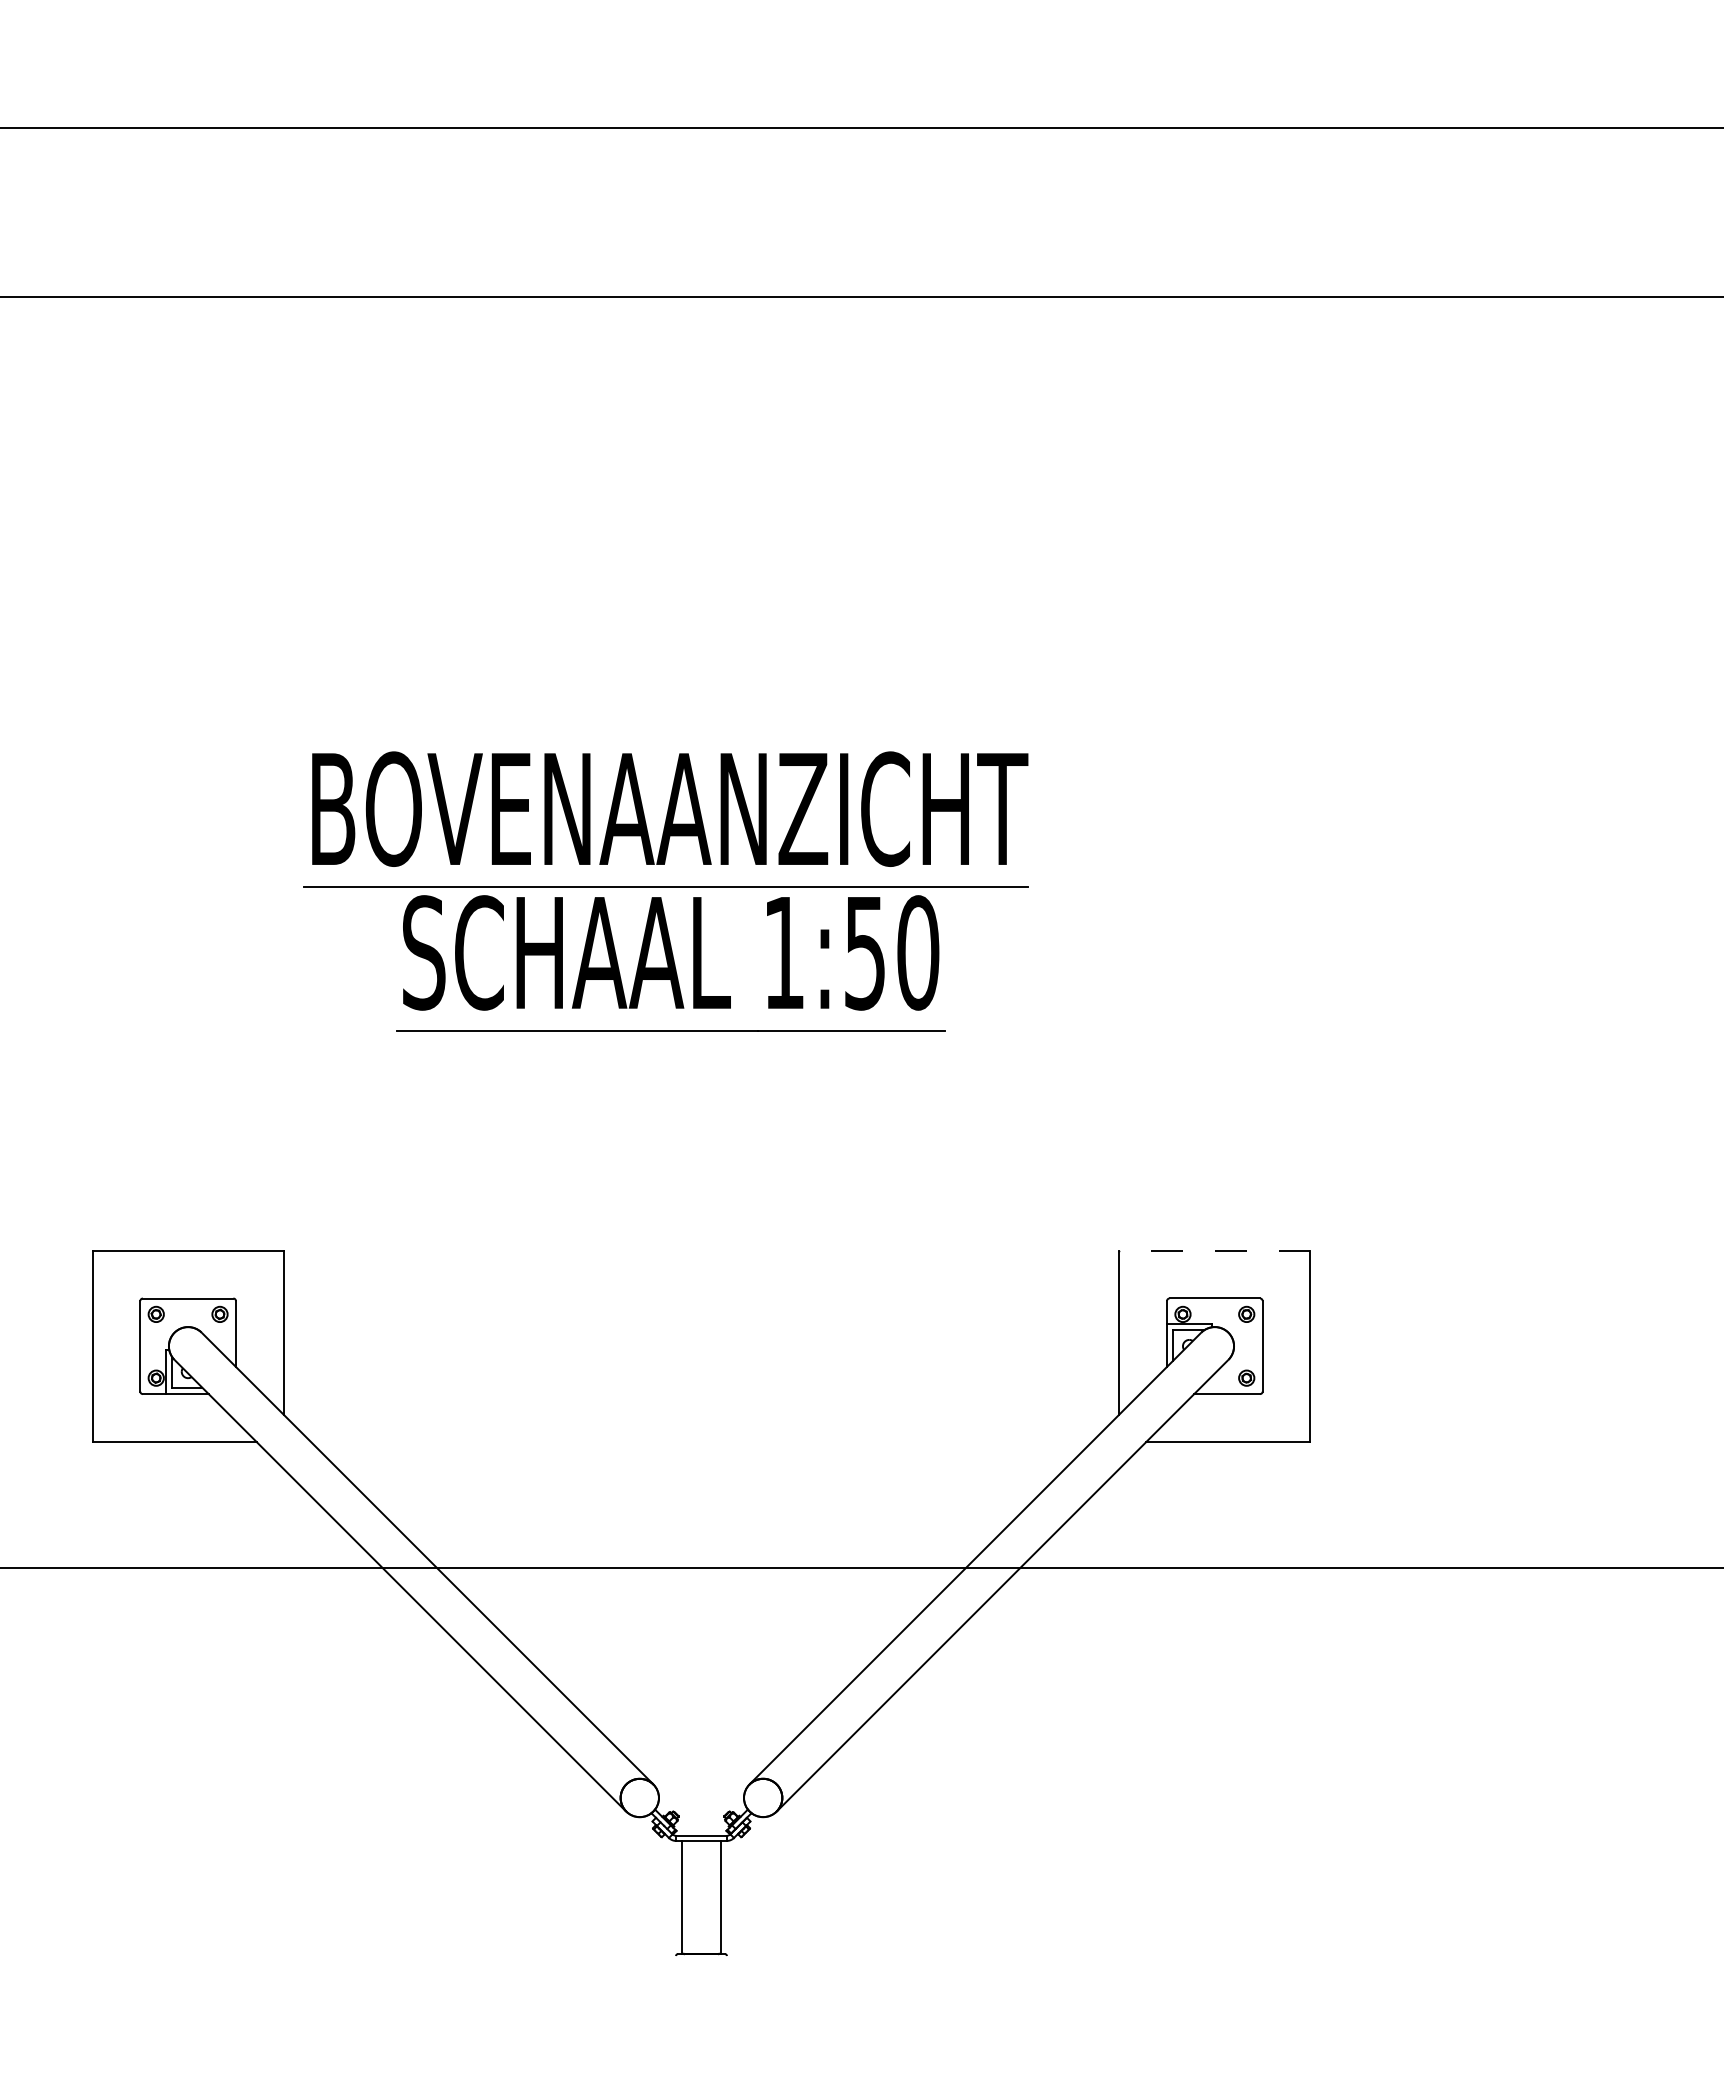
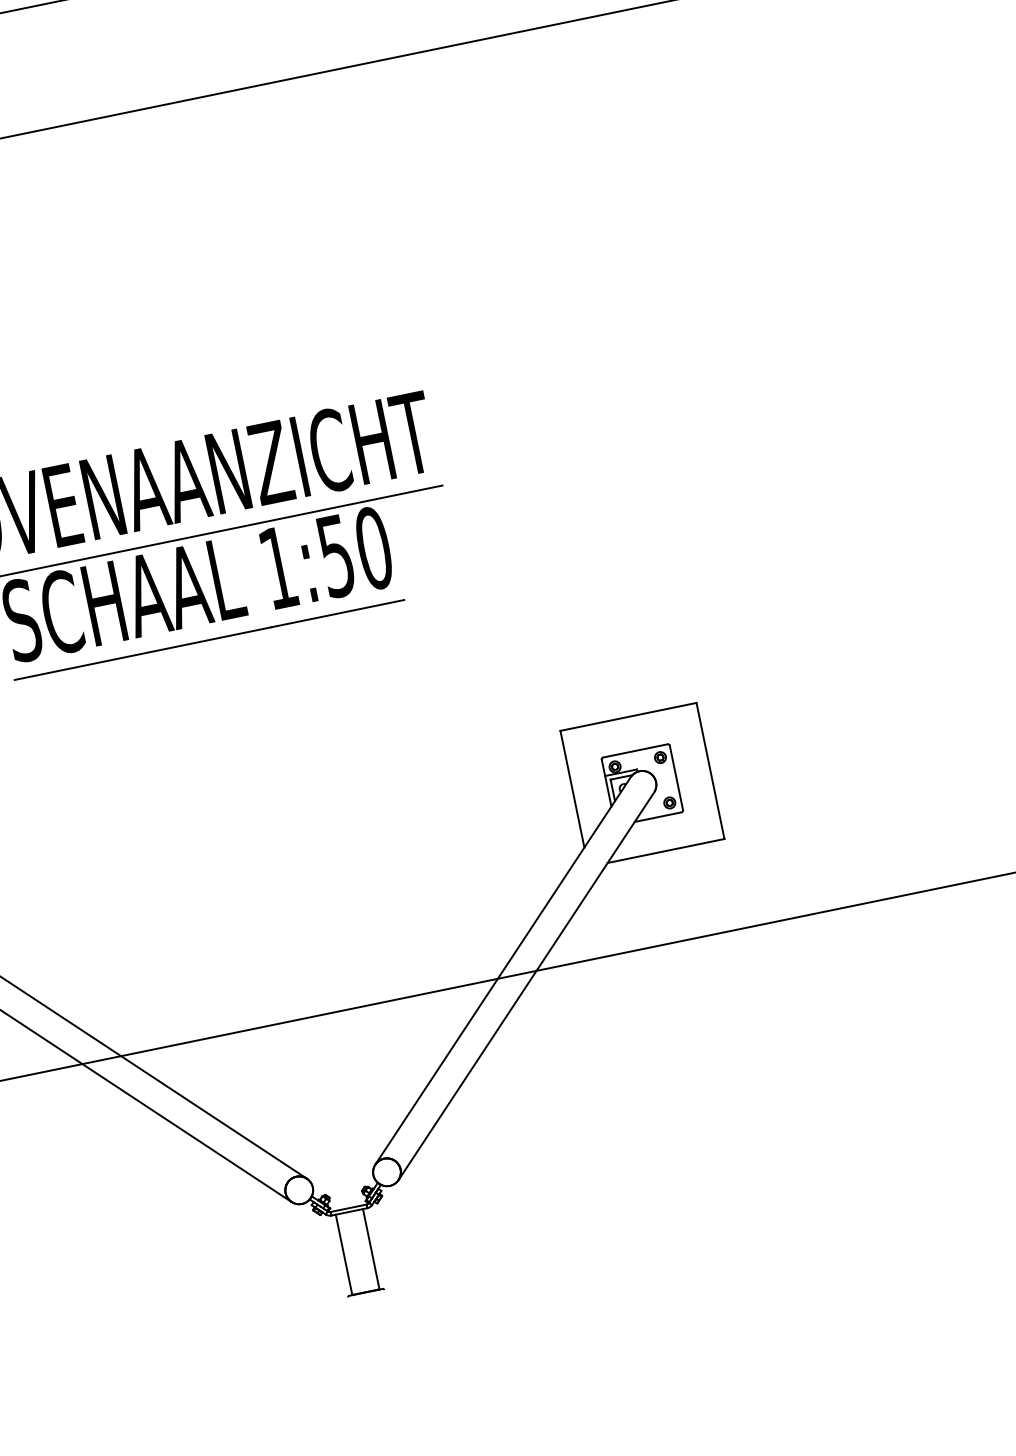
line: (1214, 1250) -> (628, 716), dashed -> solid

